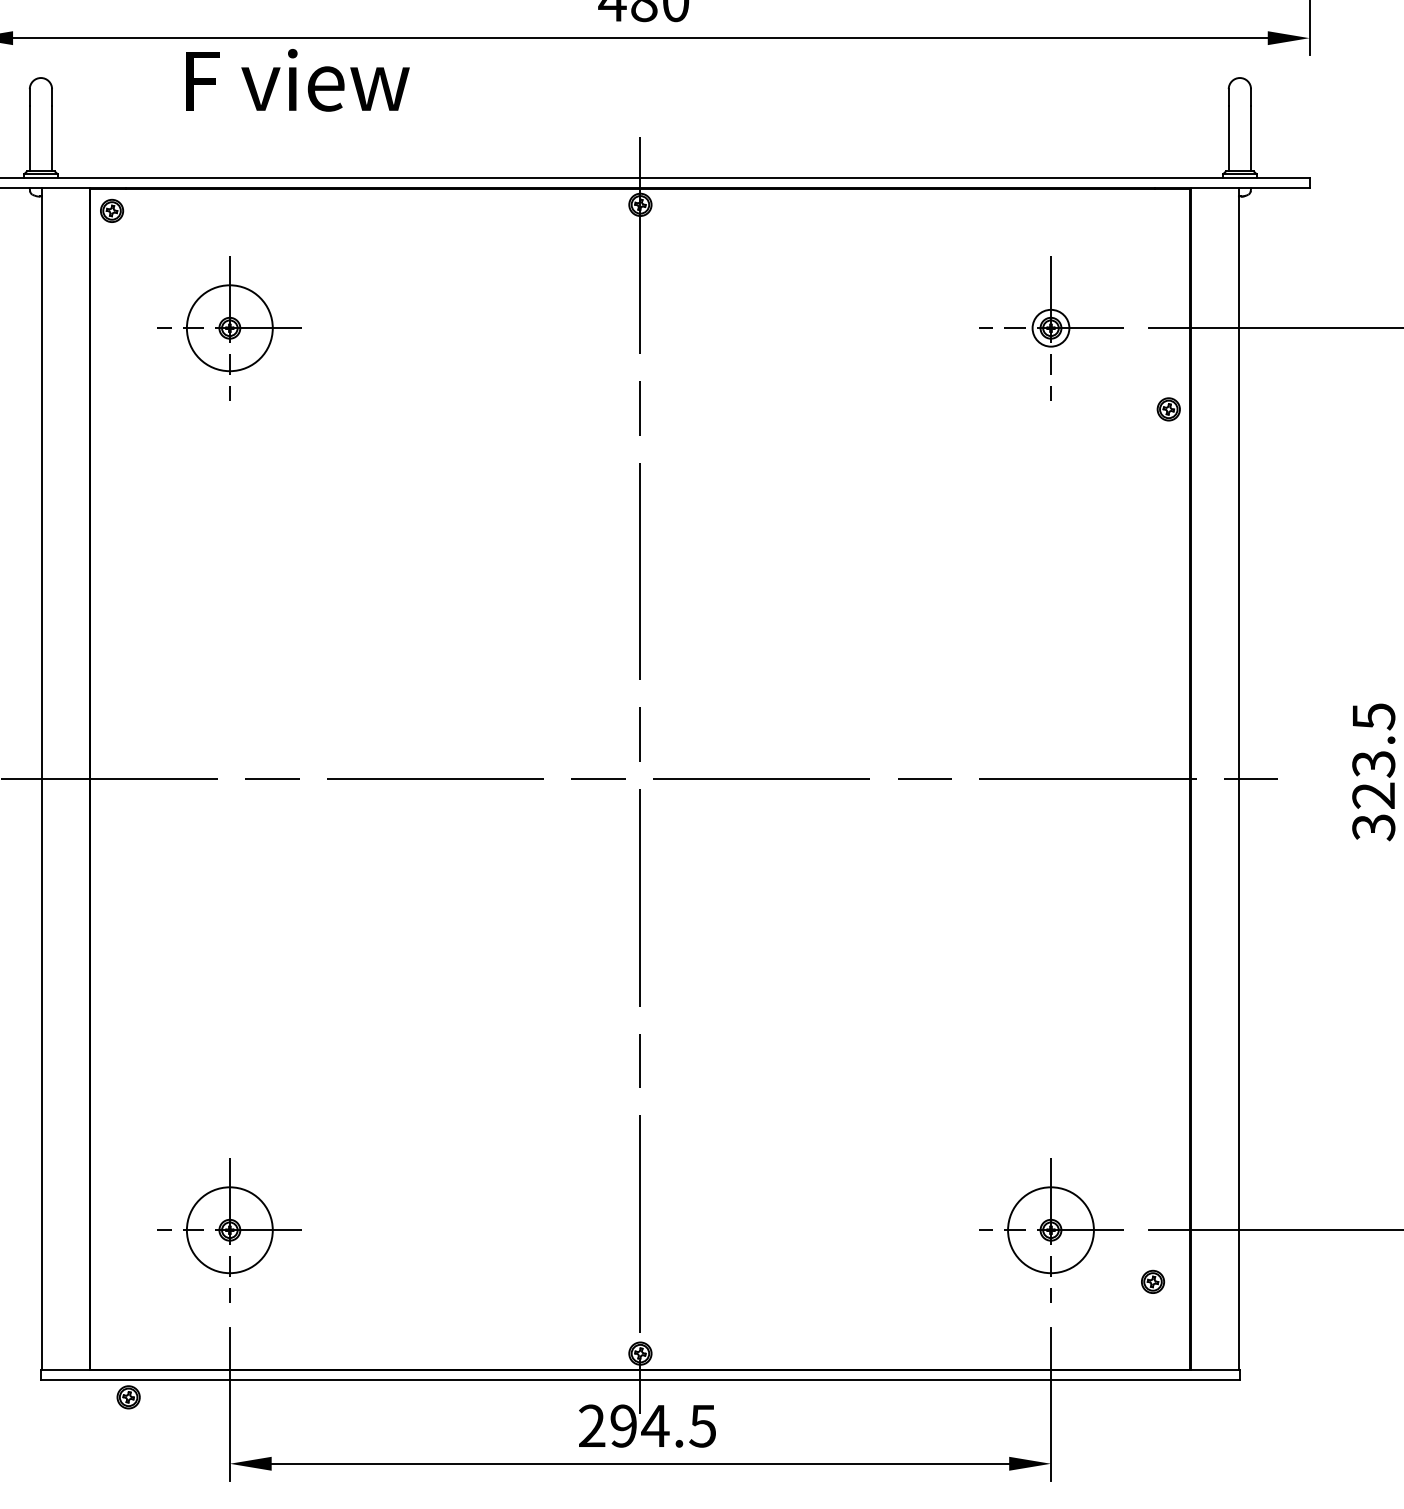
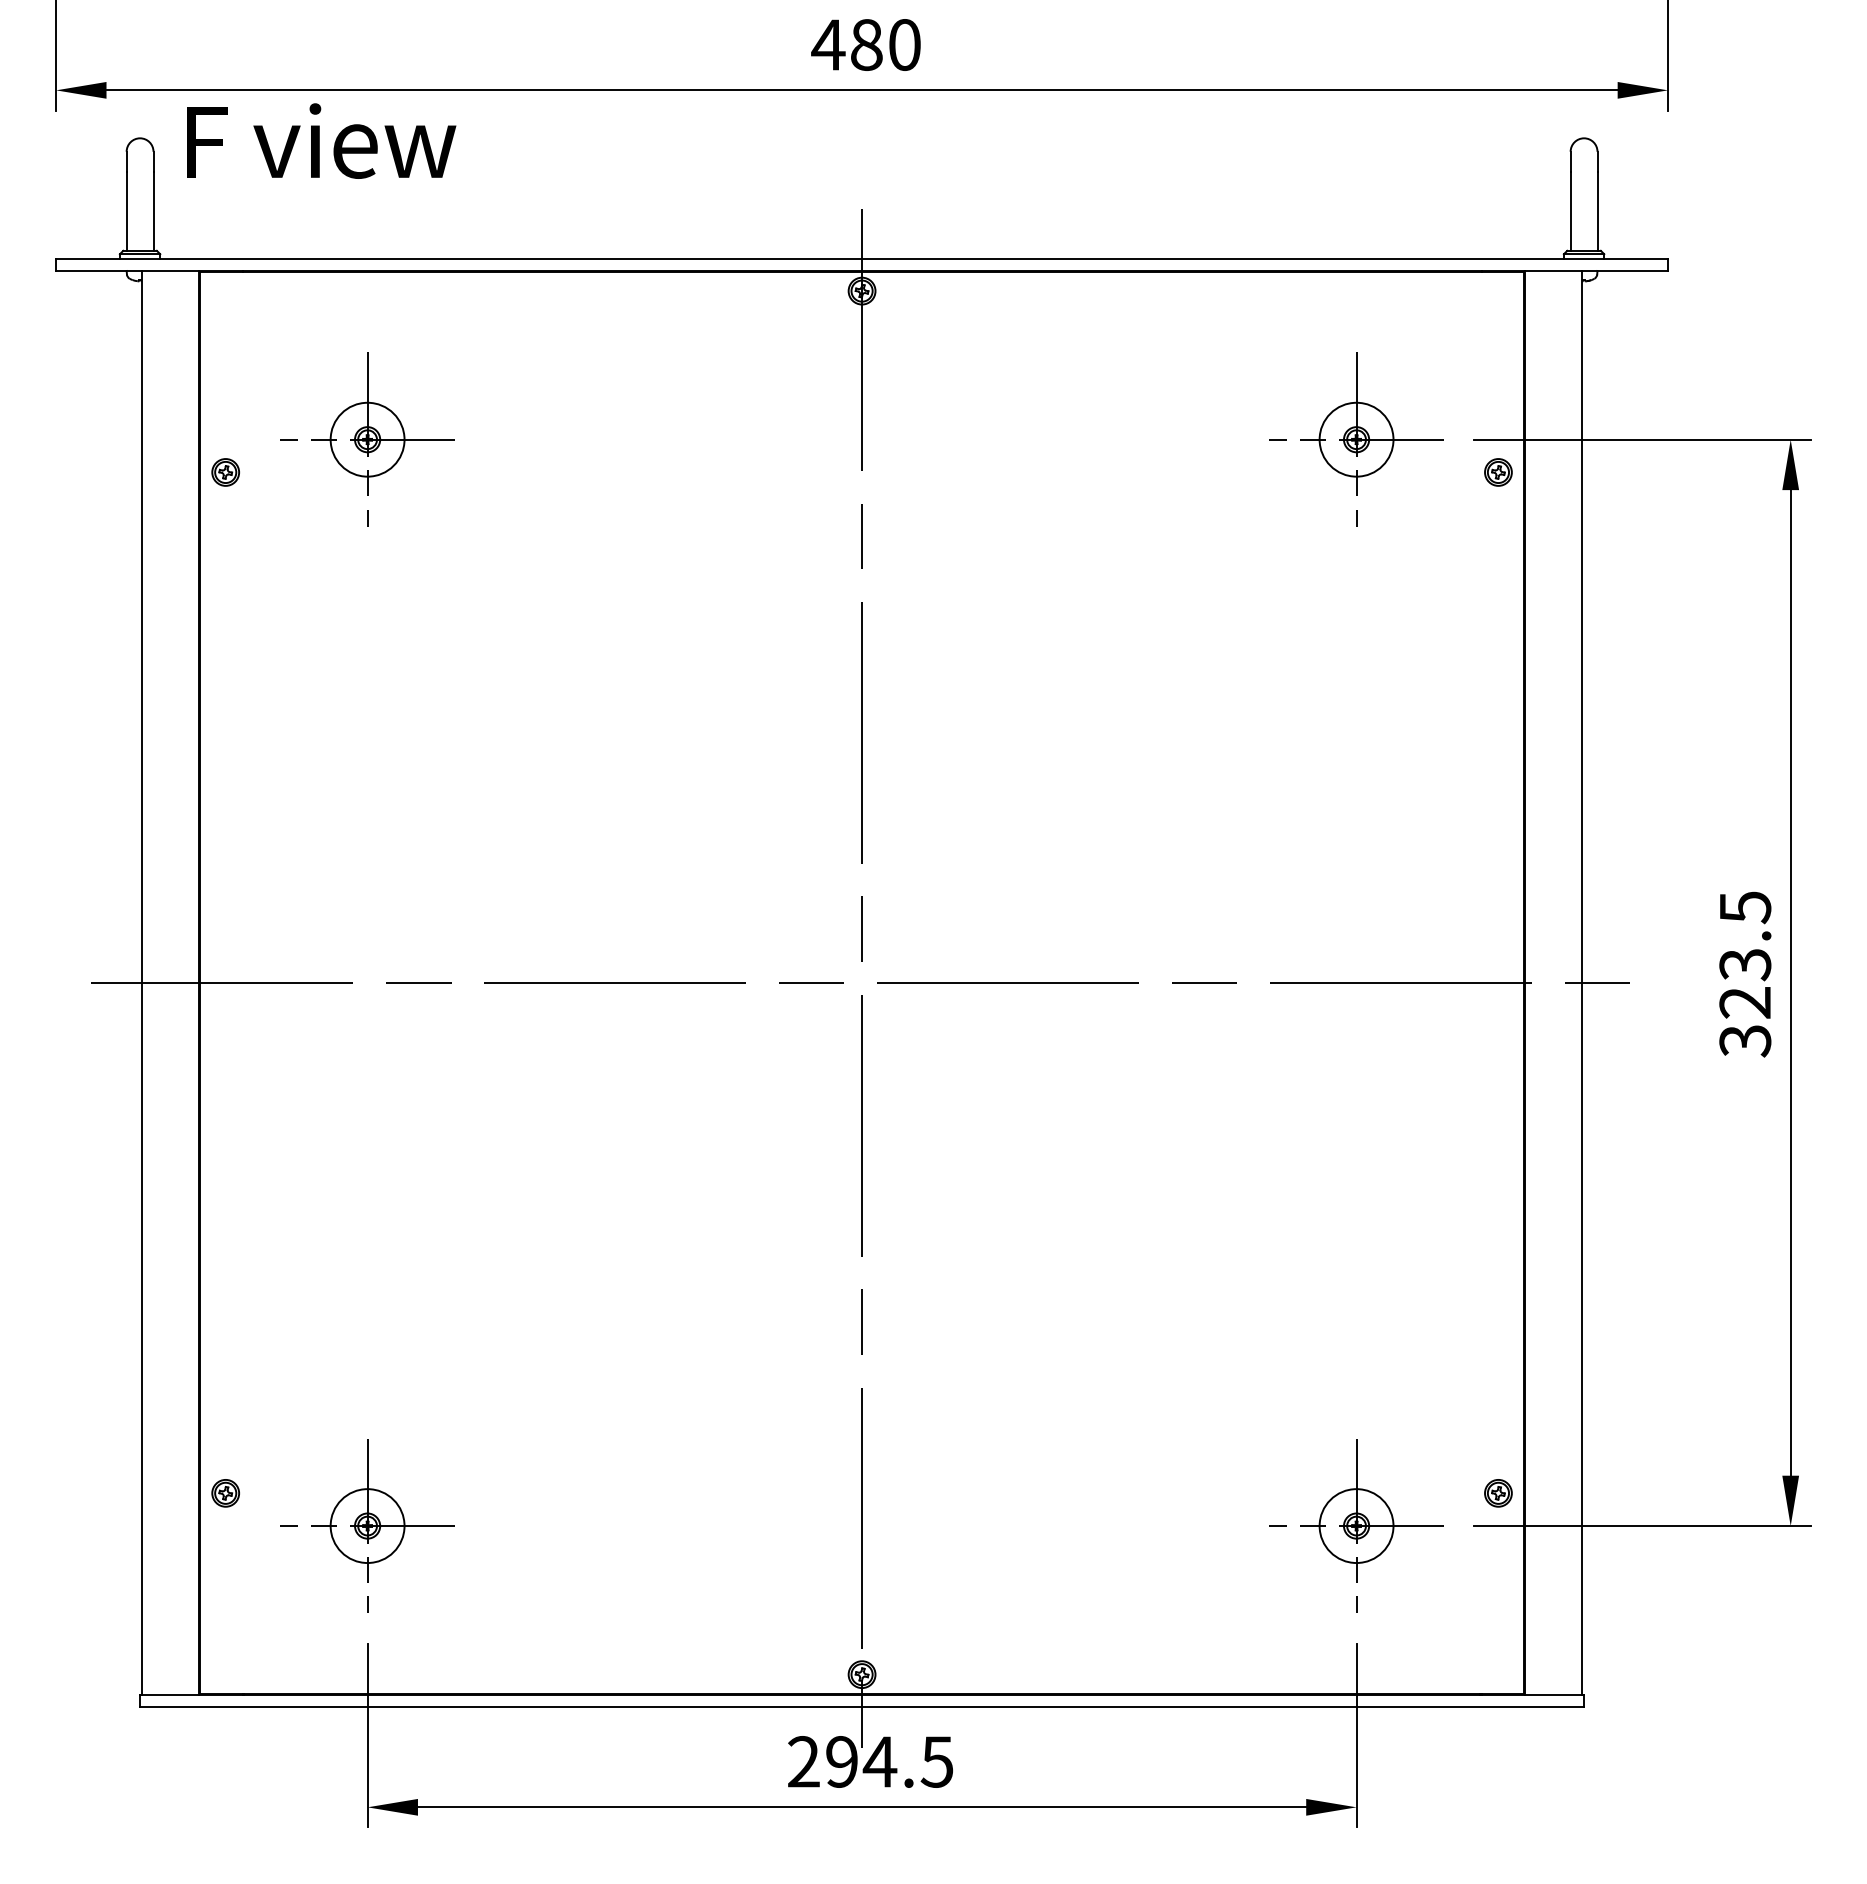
text: (297, 79) -> (321, 140), moved
part: (111, 211) -> (225, 472), moved
circle: (229, 328) -> (367, 439), size x0.71
circle: (1050, 328) -> (1356, 439), size x1.67
part: (1168, 409) -> (1498, 472), moved
circle: (229, 1230) -> (367, 1526), size x0.71
circle: (1050, 1230) -> (1356, 1526), size x0.71
part: (1153, 1282) -> (1498, 1493), moved
part: (128, 1397) -> (225, 1493), moved

